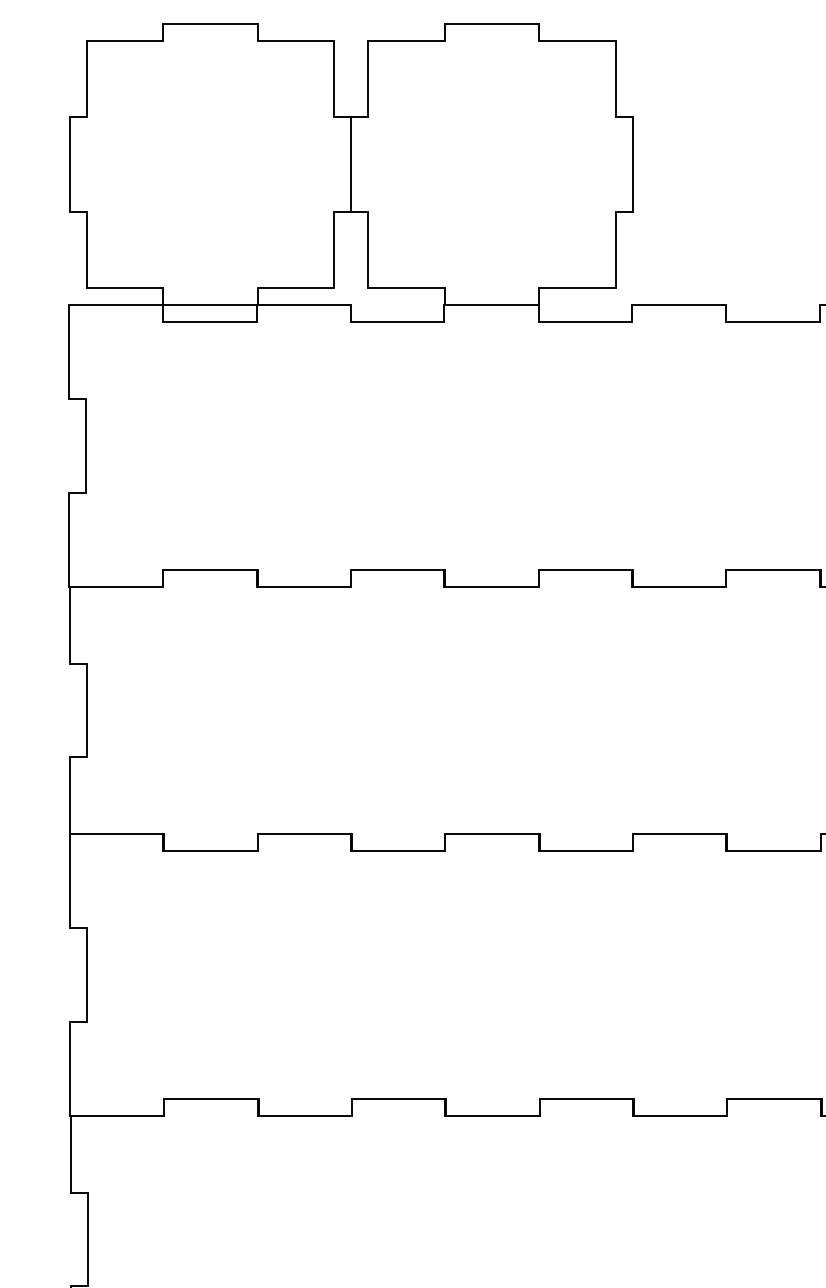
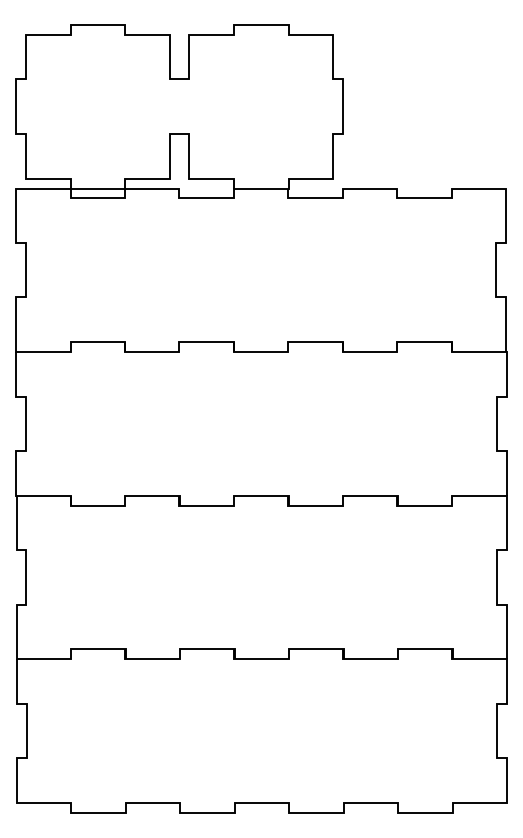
line: (350, 163) -> (179, 106), removed

